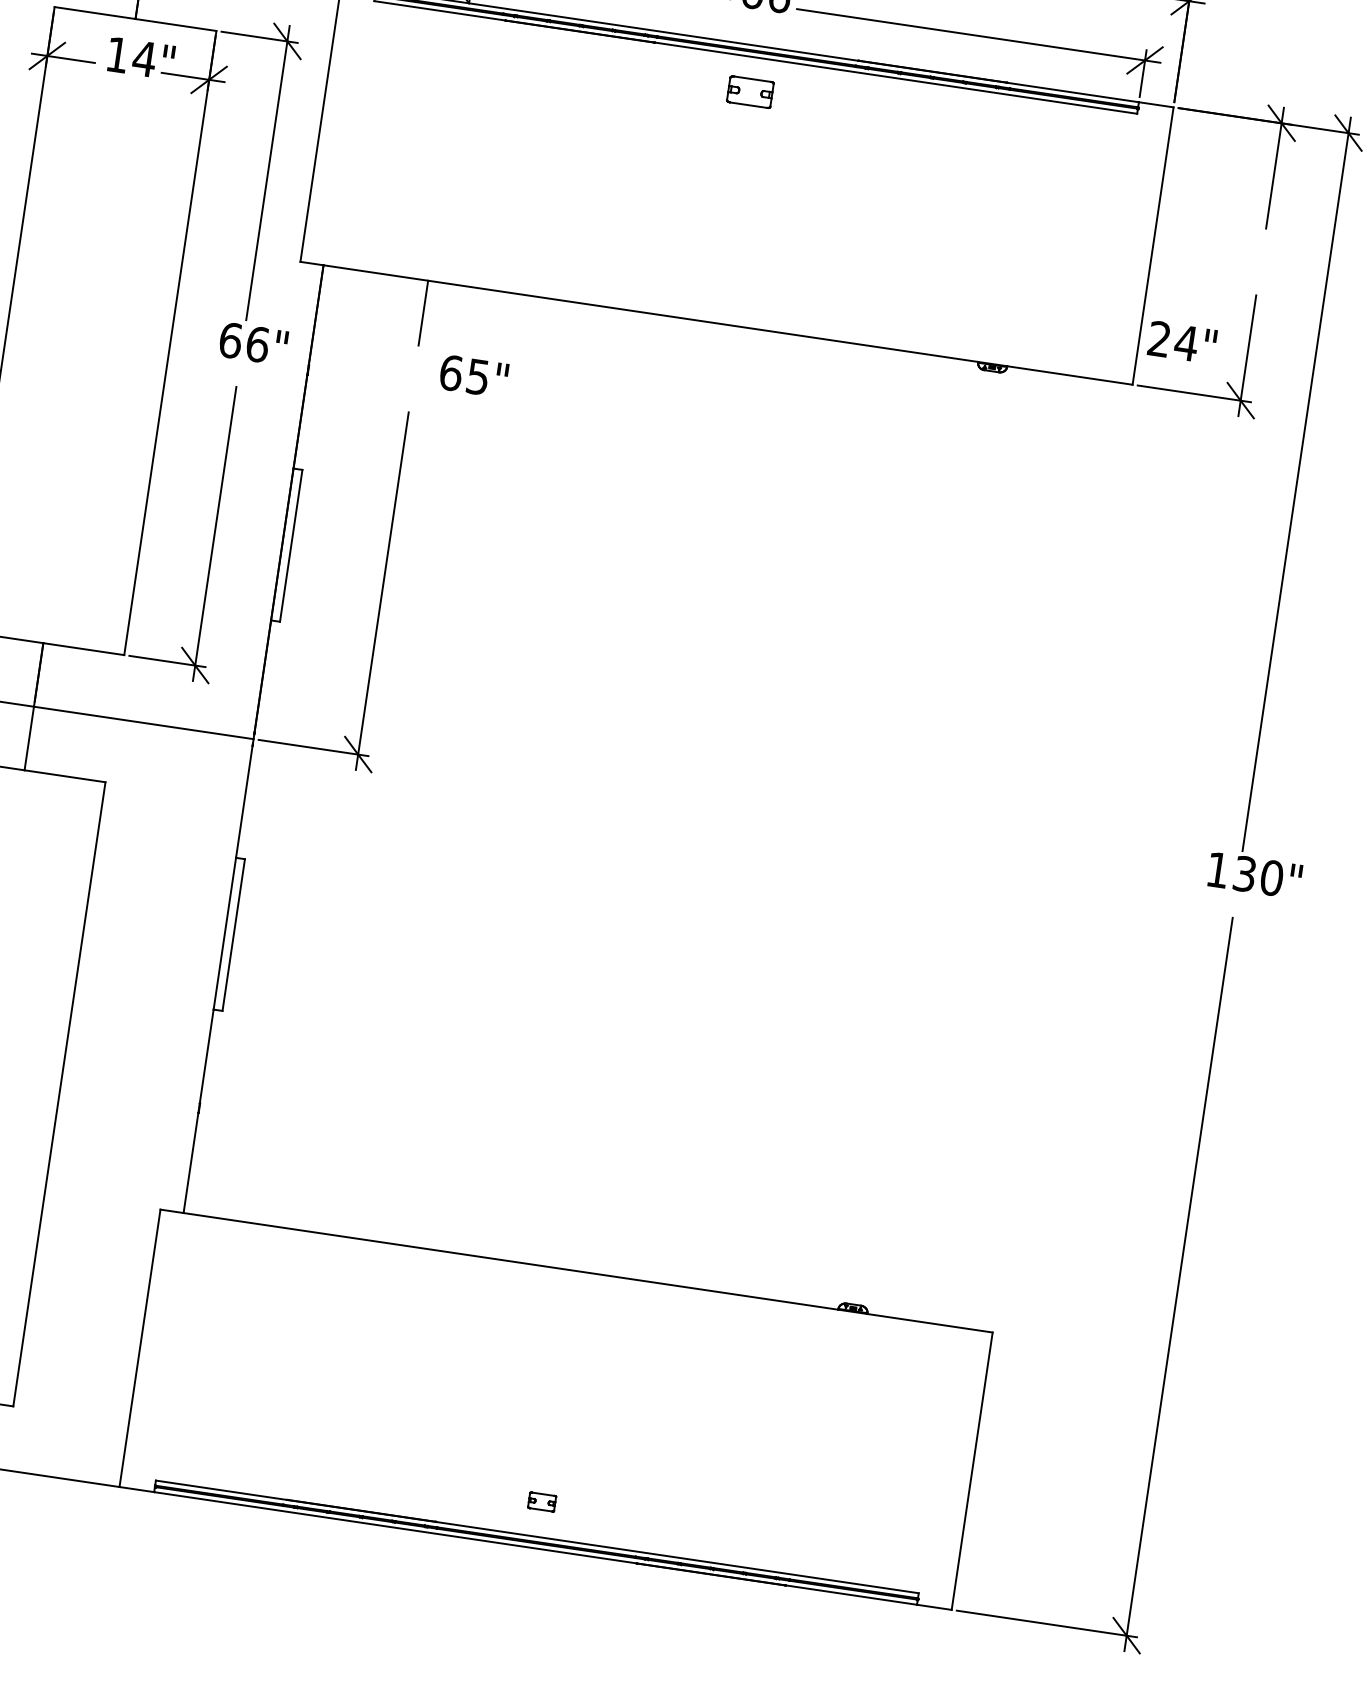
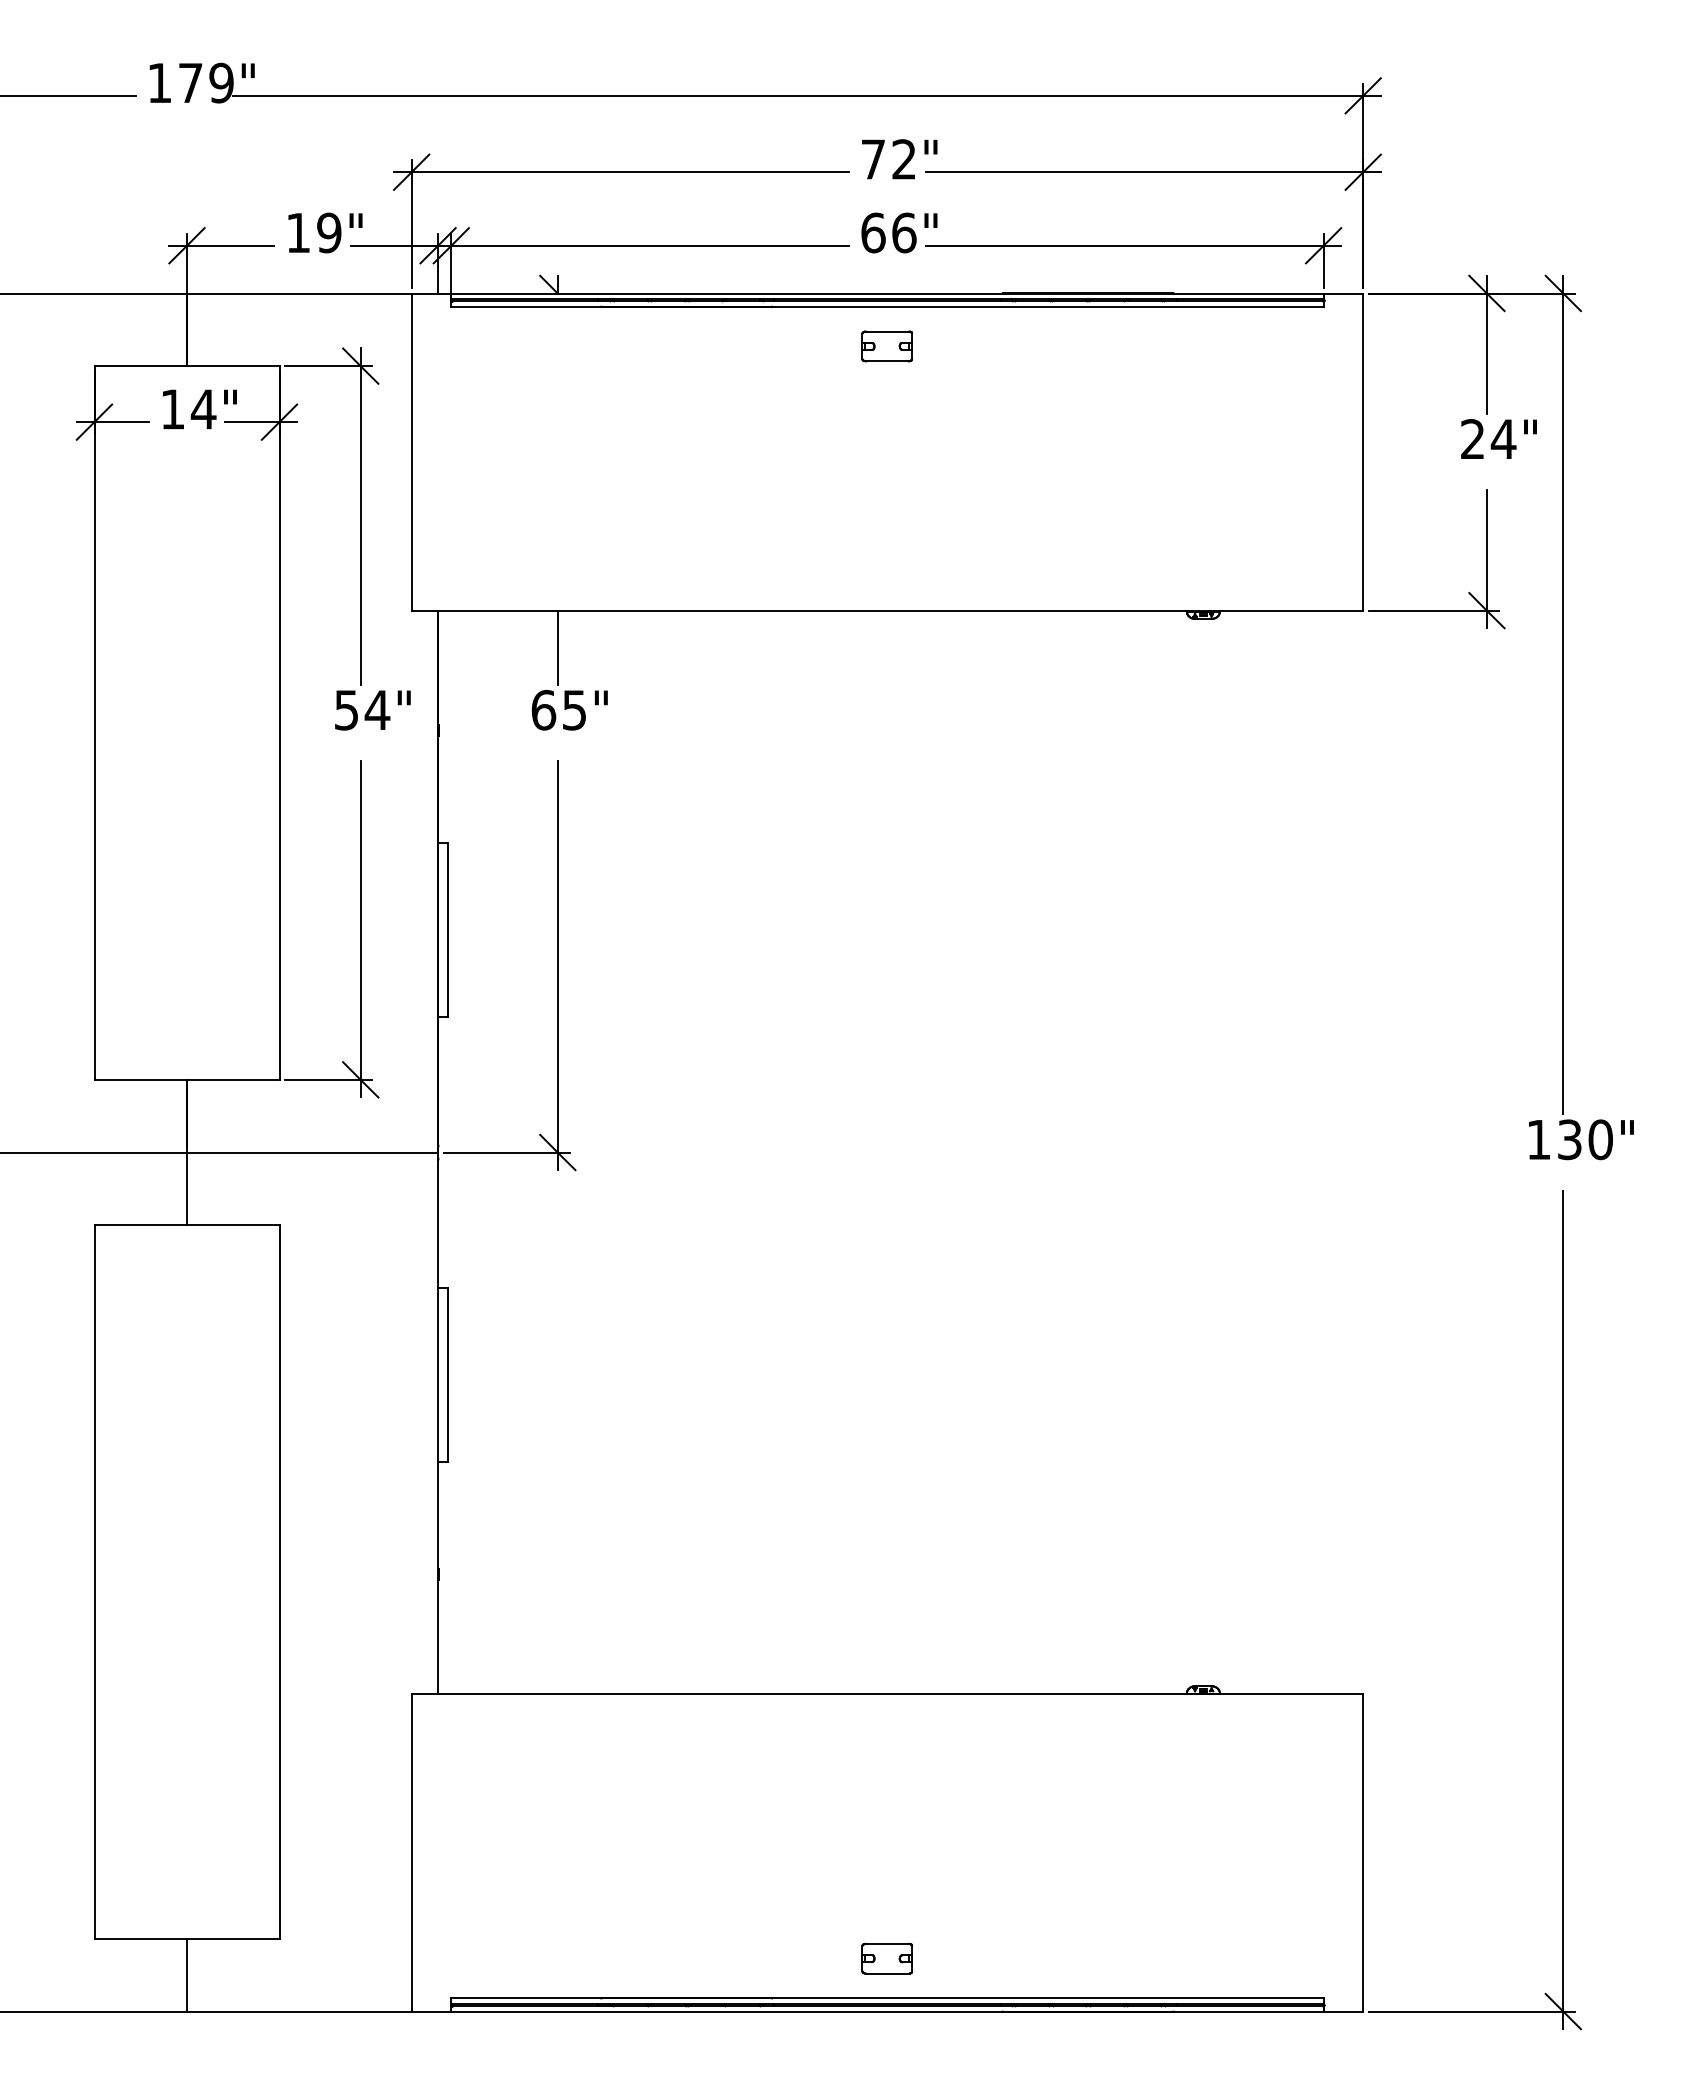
text: (244, 341) -> (362, 709), 66" -> 54"
text: (1182, 341) -> (1498, 438), moved
text: (473, 376) -> (569, 710), moved
part: (541, 1501) -> (886, 1958), size x1.67

